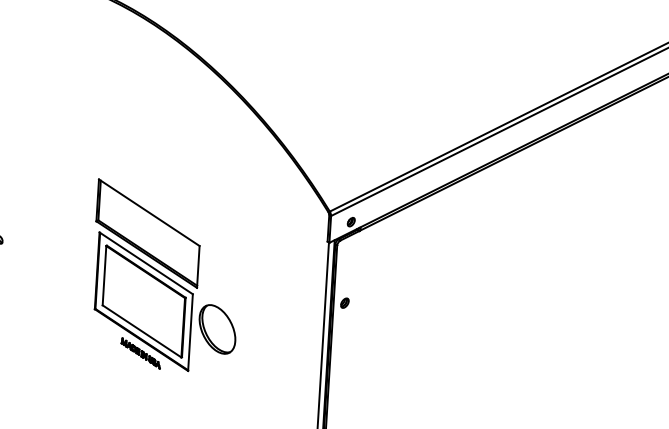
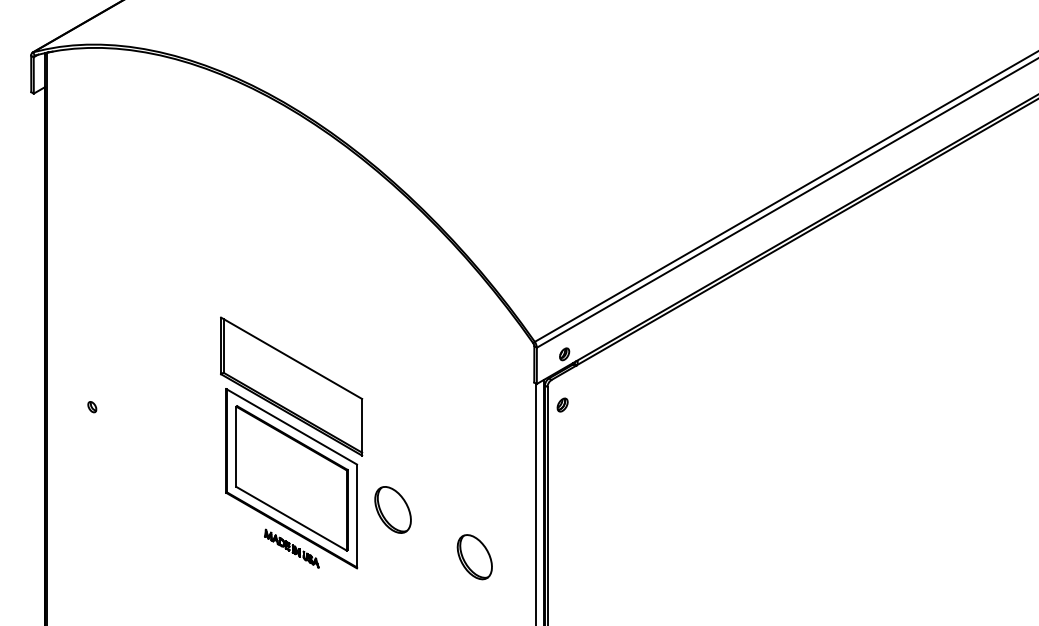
part: (344, 302) -> (562, 404), moved
part: (217, 329) -> (392, 509), size x0.71
part: (275, 368) -> (474, 557), added

